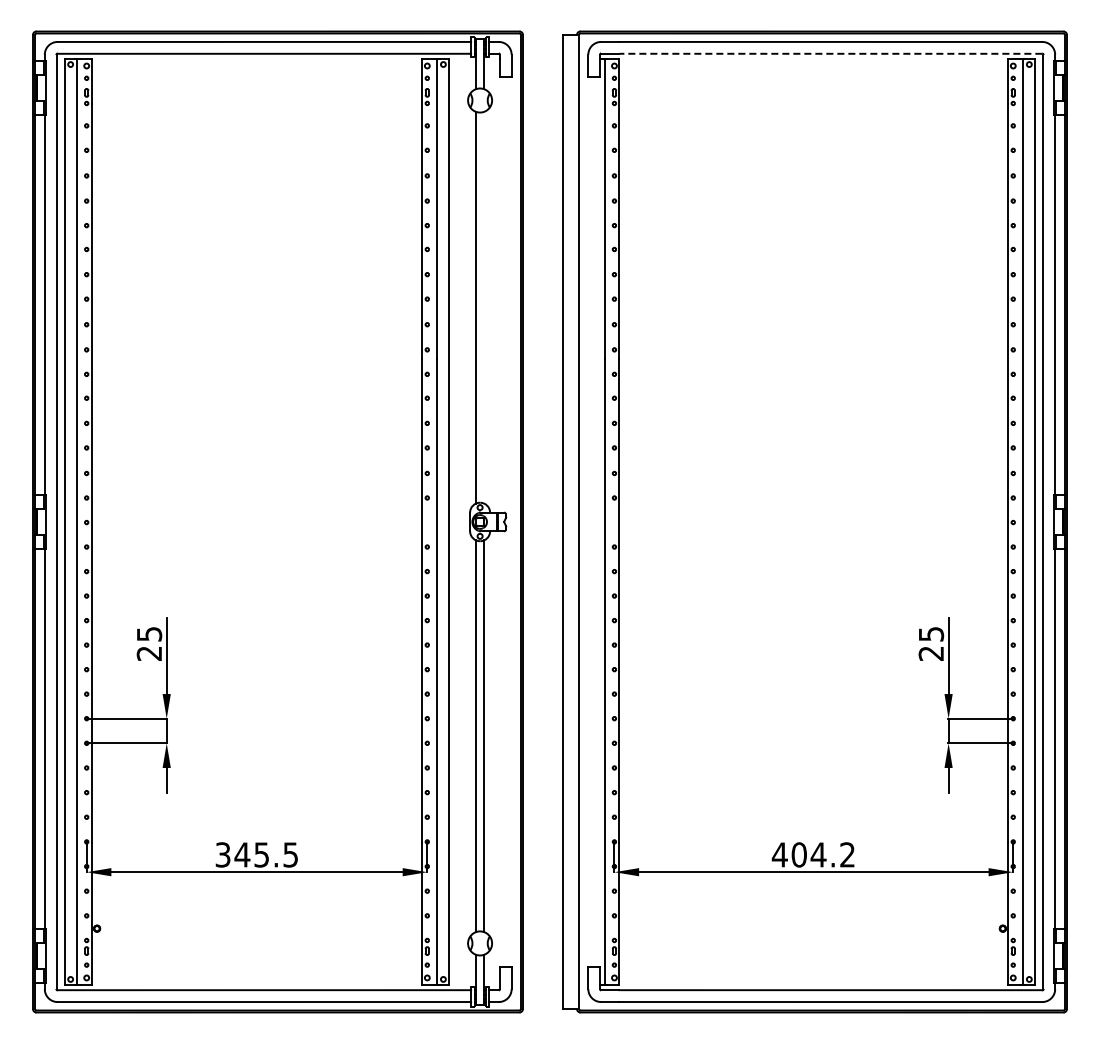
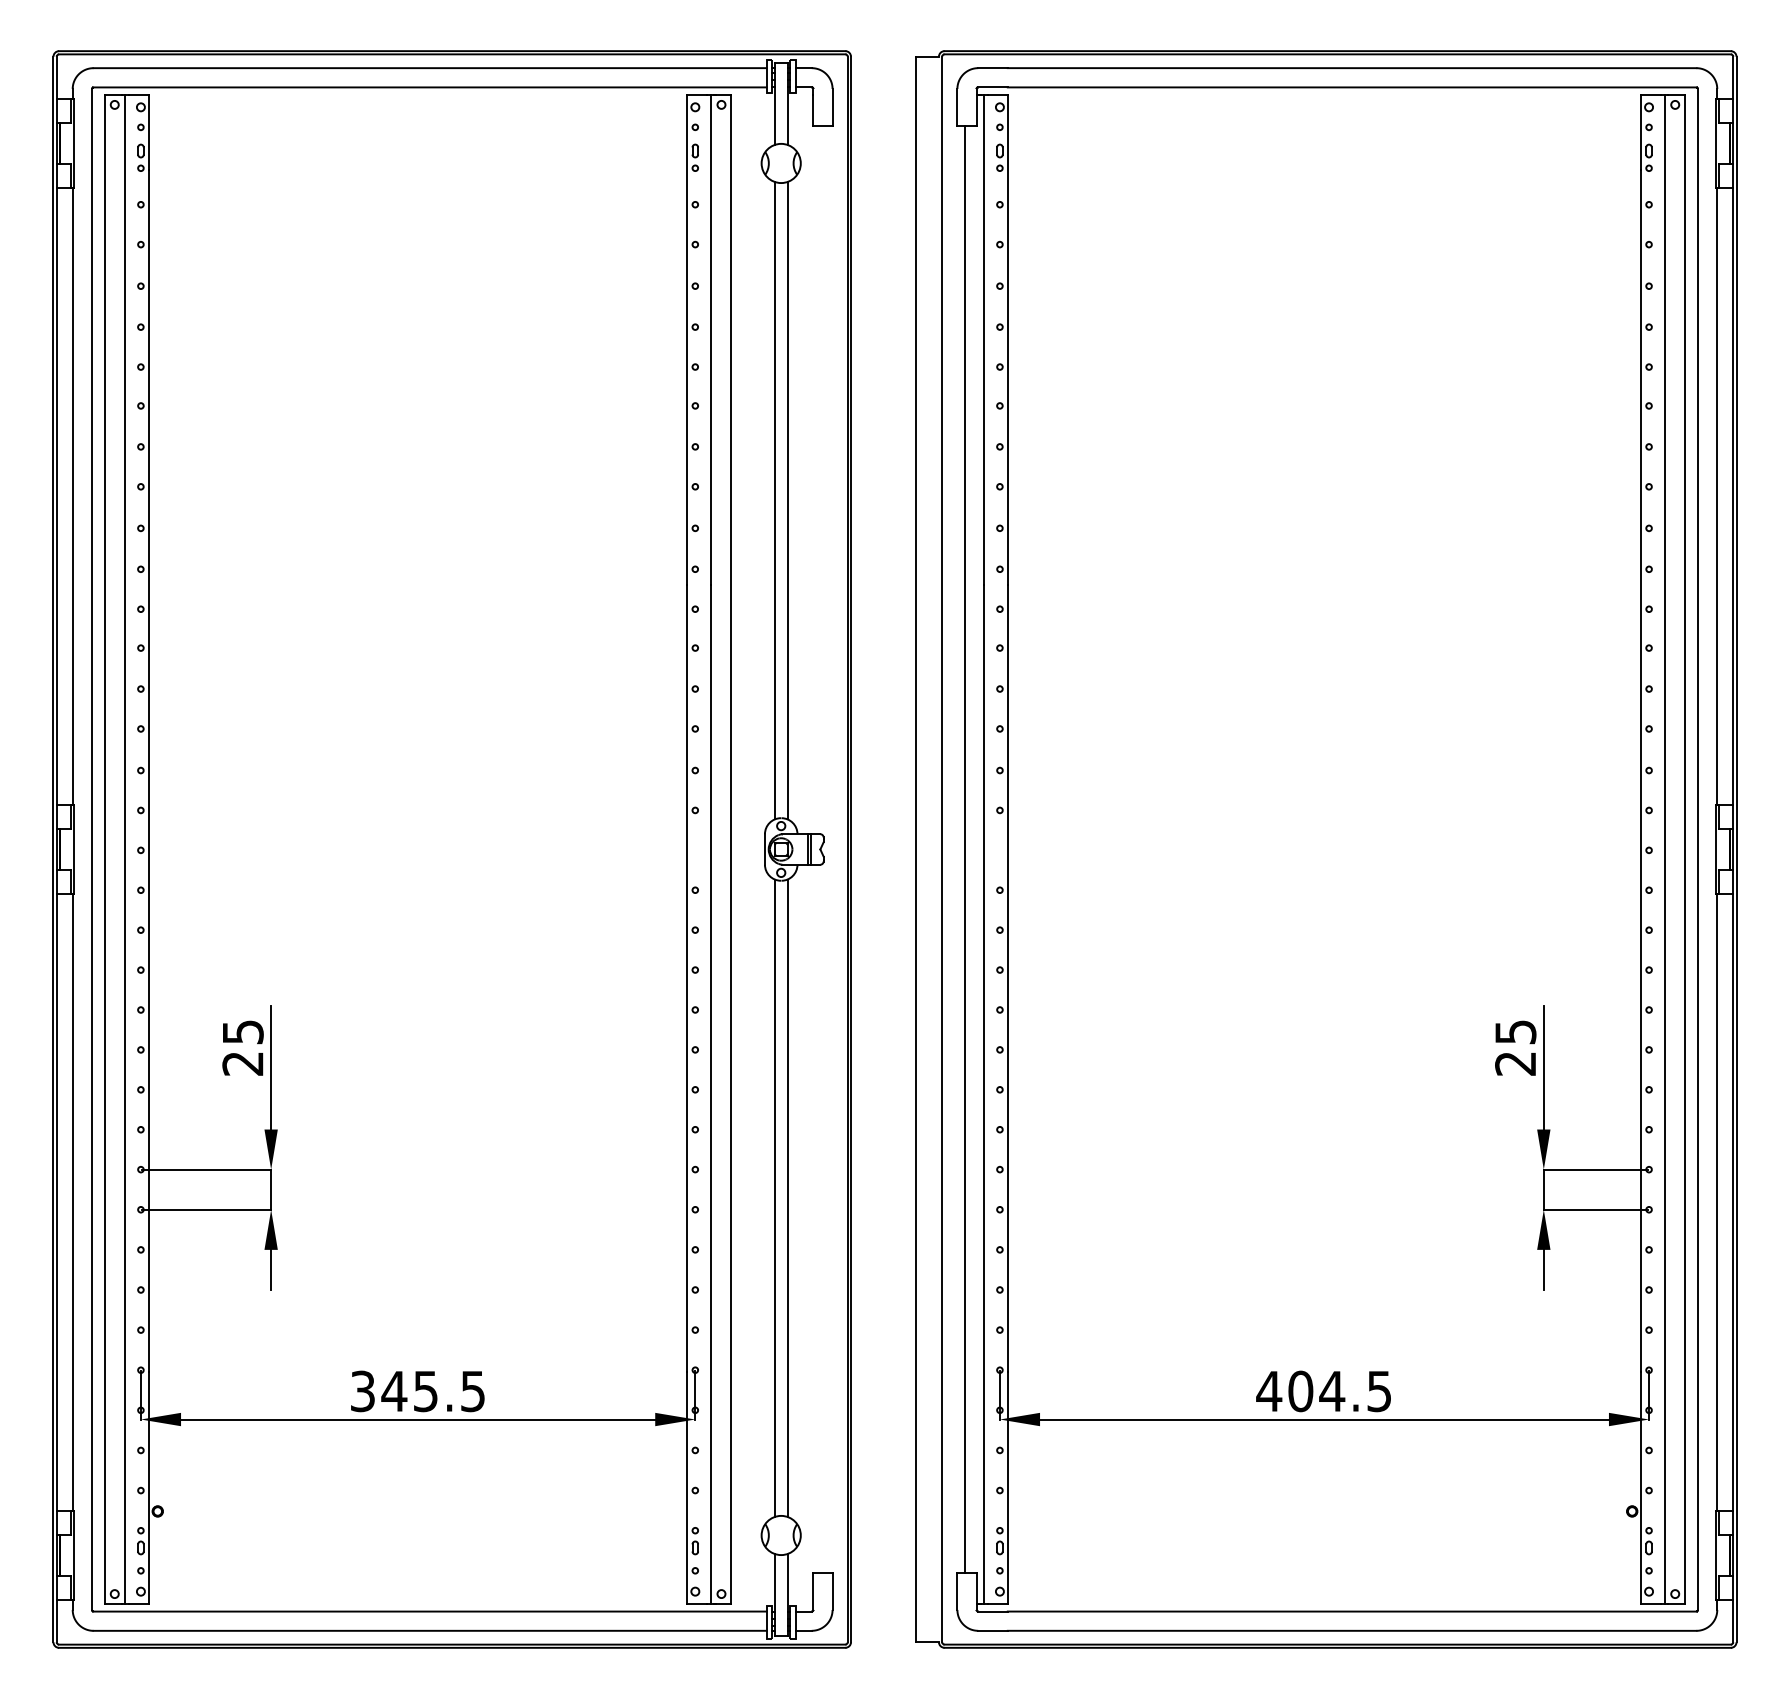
line: (830, 53) -> (1351, 86), dashed -> solid
line: (484, 307) -> (788, 500), added
line: (592, 521) -> (964, 848), added
text: (847, 854) -> (1379, 1390), 404.2 -> 404.5

